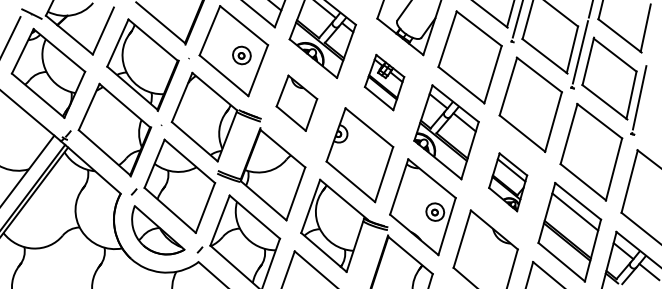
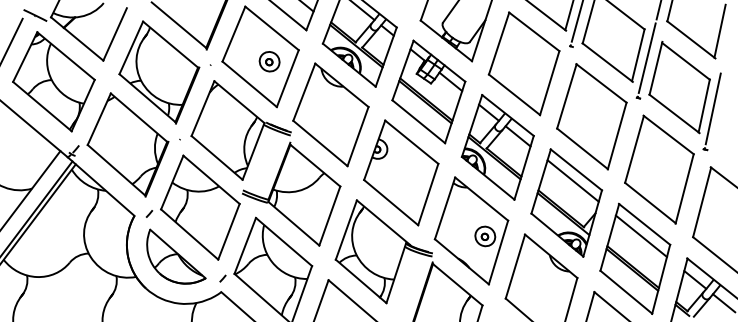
part: (384, 82) -> (428, 91), size x1.67
part: (296, 103) -> (330, 115), size x1.67
part: (507, 182) -> (565, 203), size x1.67

